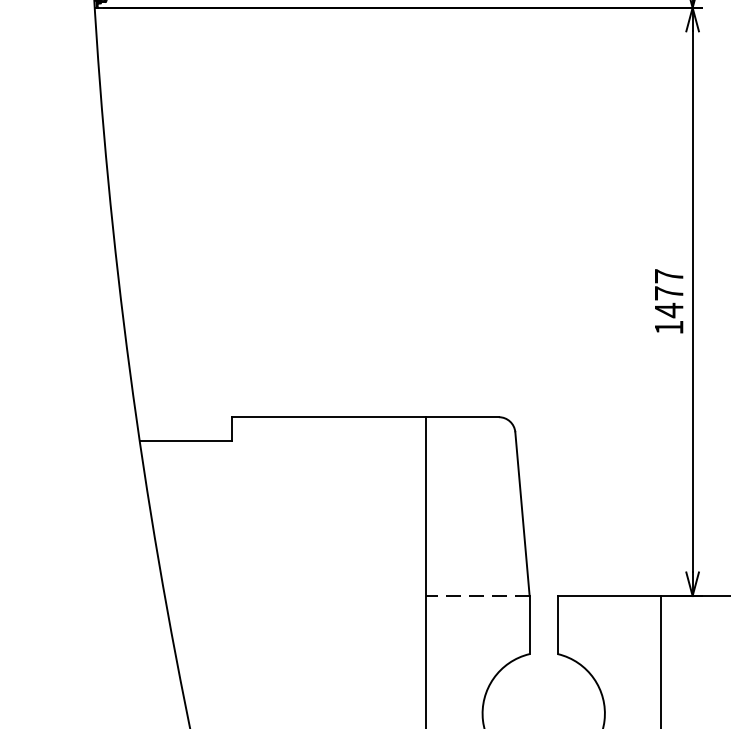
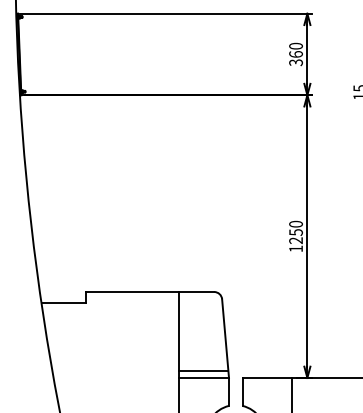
text: (667, 293) -> (295, 232), 1477 -> 1250
line: (476, 582) -> (203, 371), added
line: (478, 595) -> (204, 377), dashed -> solid

